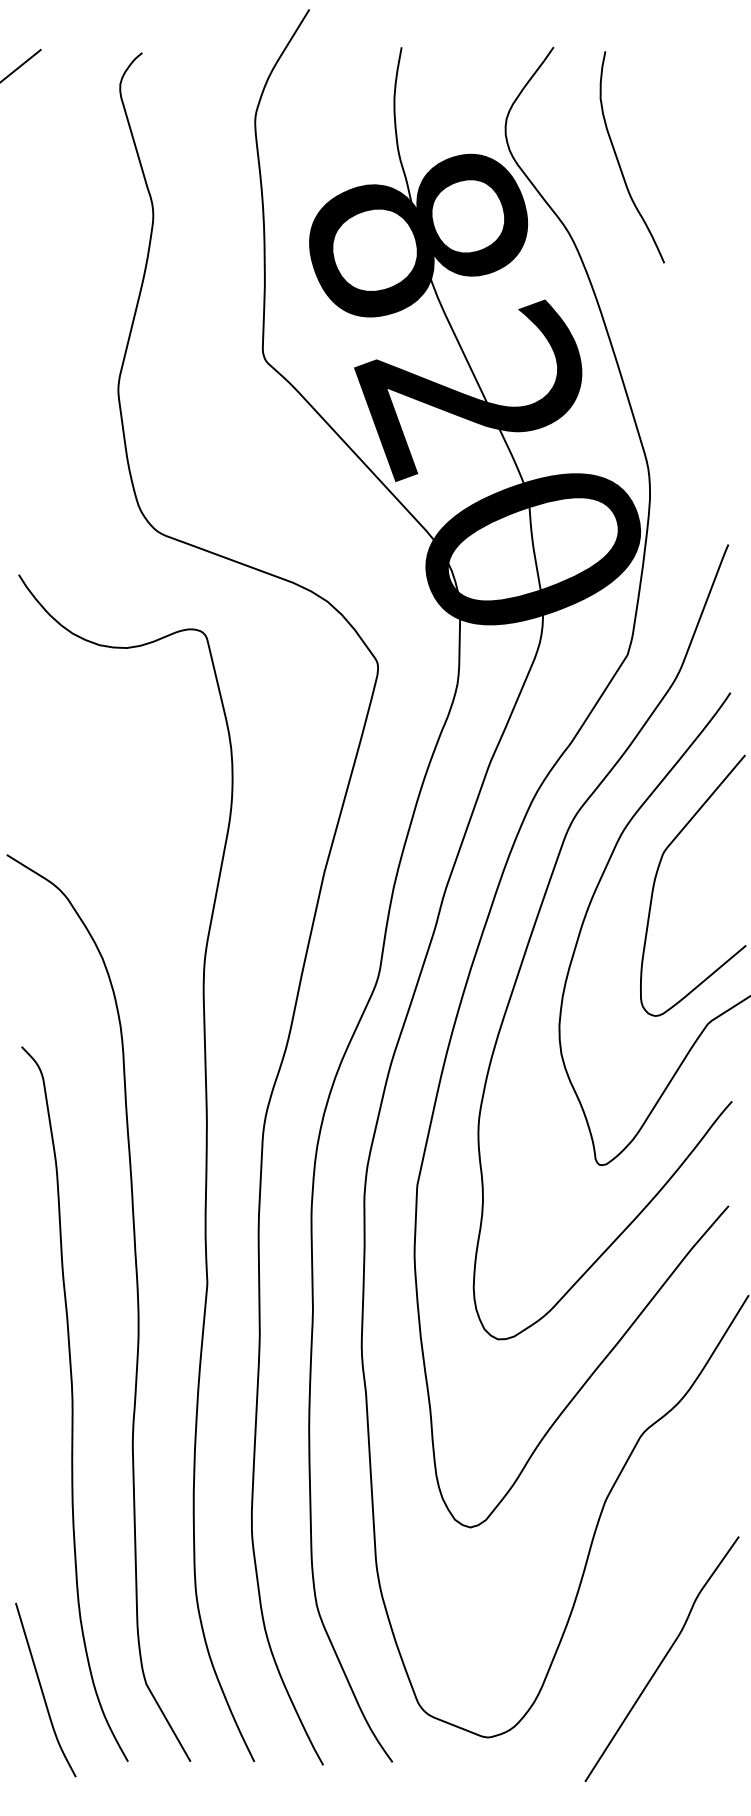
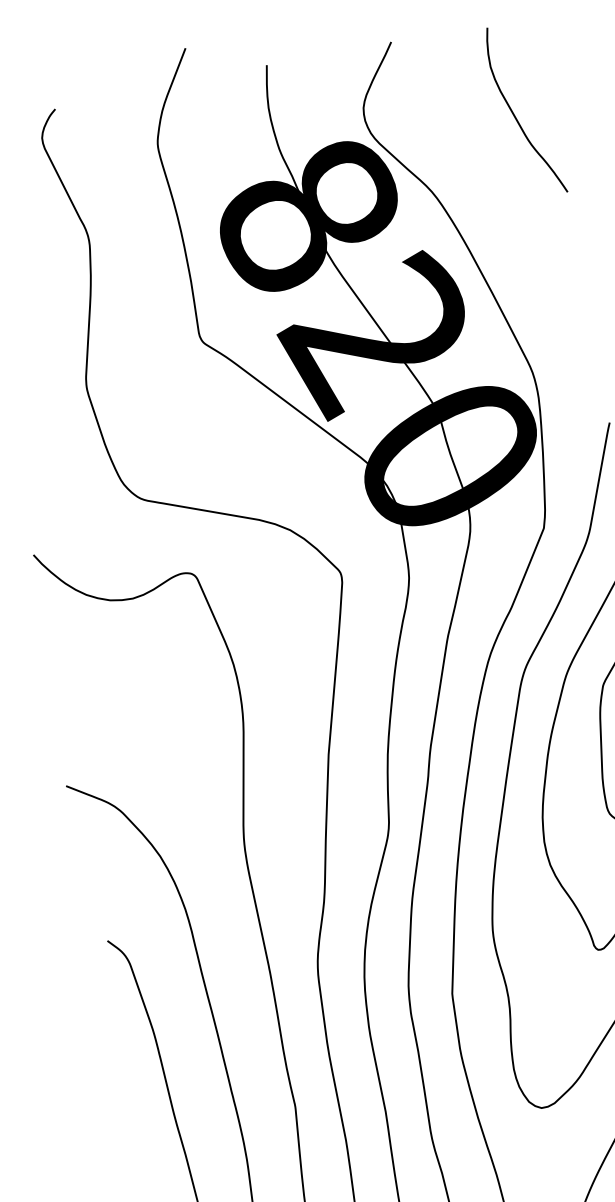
curve: (619, 162) -> (515, 116), moved

